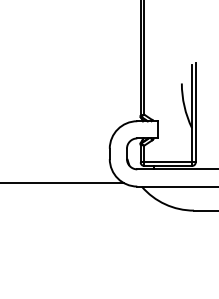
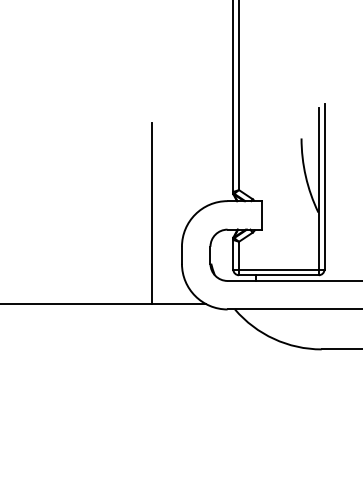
line: (91, 128) -> (151, 213), added

